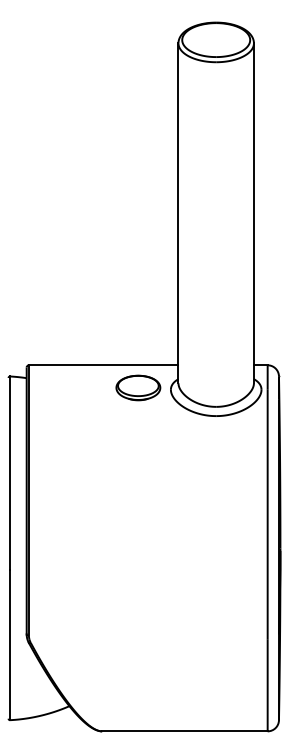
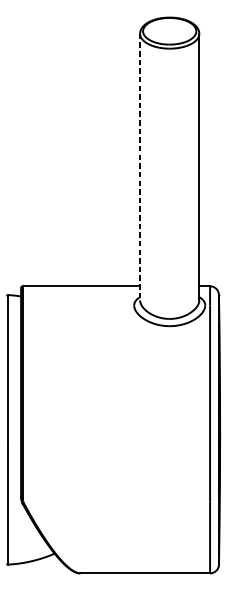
line: (178, 213) -> (140, 167), solid -> dashed
part: (138, 387) -> (108, 303), removed

